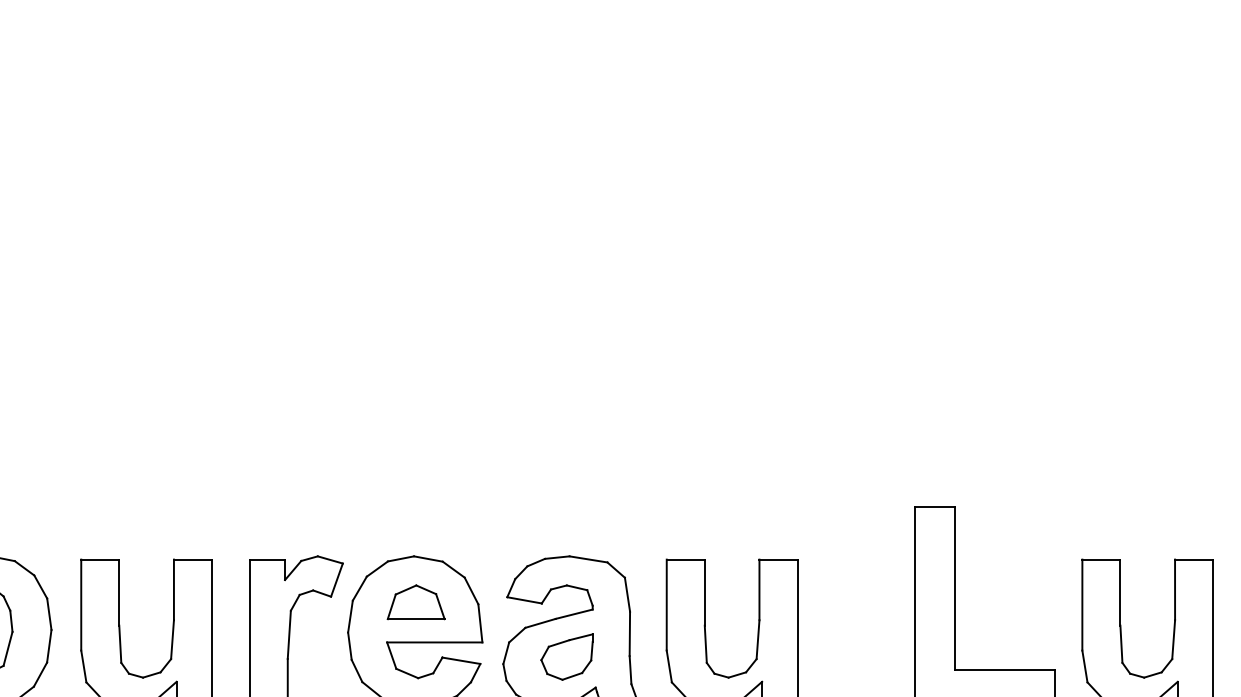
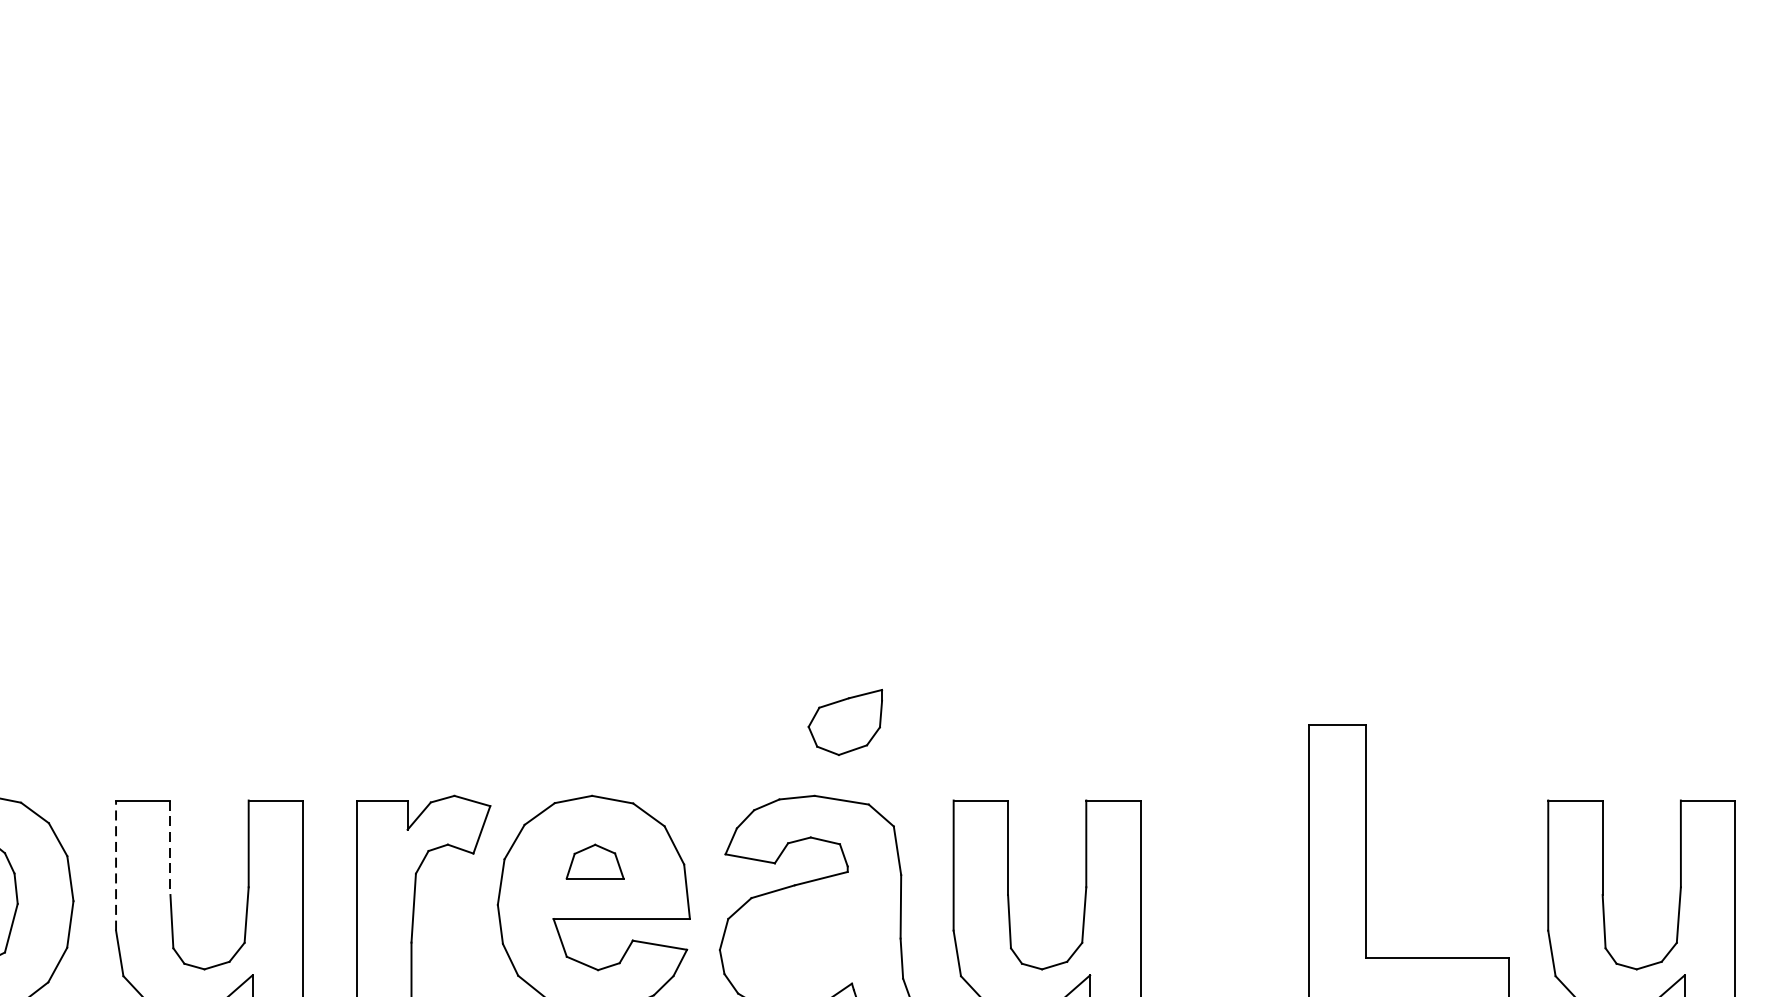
line: (119, 593) -> (170, 848), solid -> dashed
part: (415, 602) -> (594, 861), size x0.7
line: (81, 604) -> (116, 864), solid -> dashed
part: (566, 656) -> (844, 721), moved

